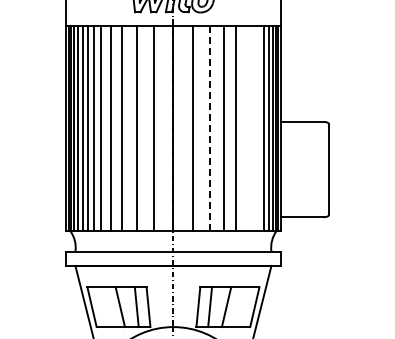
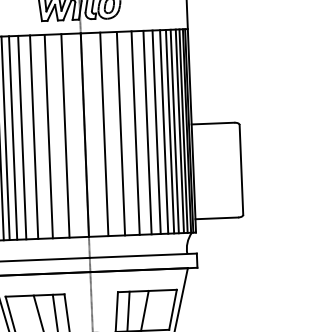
line: (209, 127) -> (120, 132), dashed -> solid
line: (245, 128) -> (156, 132), added
line: (253, 128) -> (164, 132), added
line: (259, 128) -> (170, 131), added

